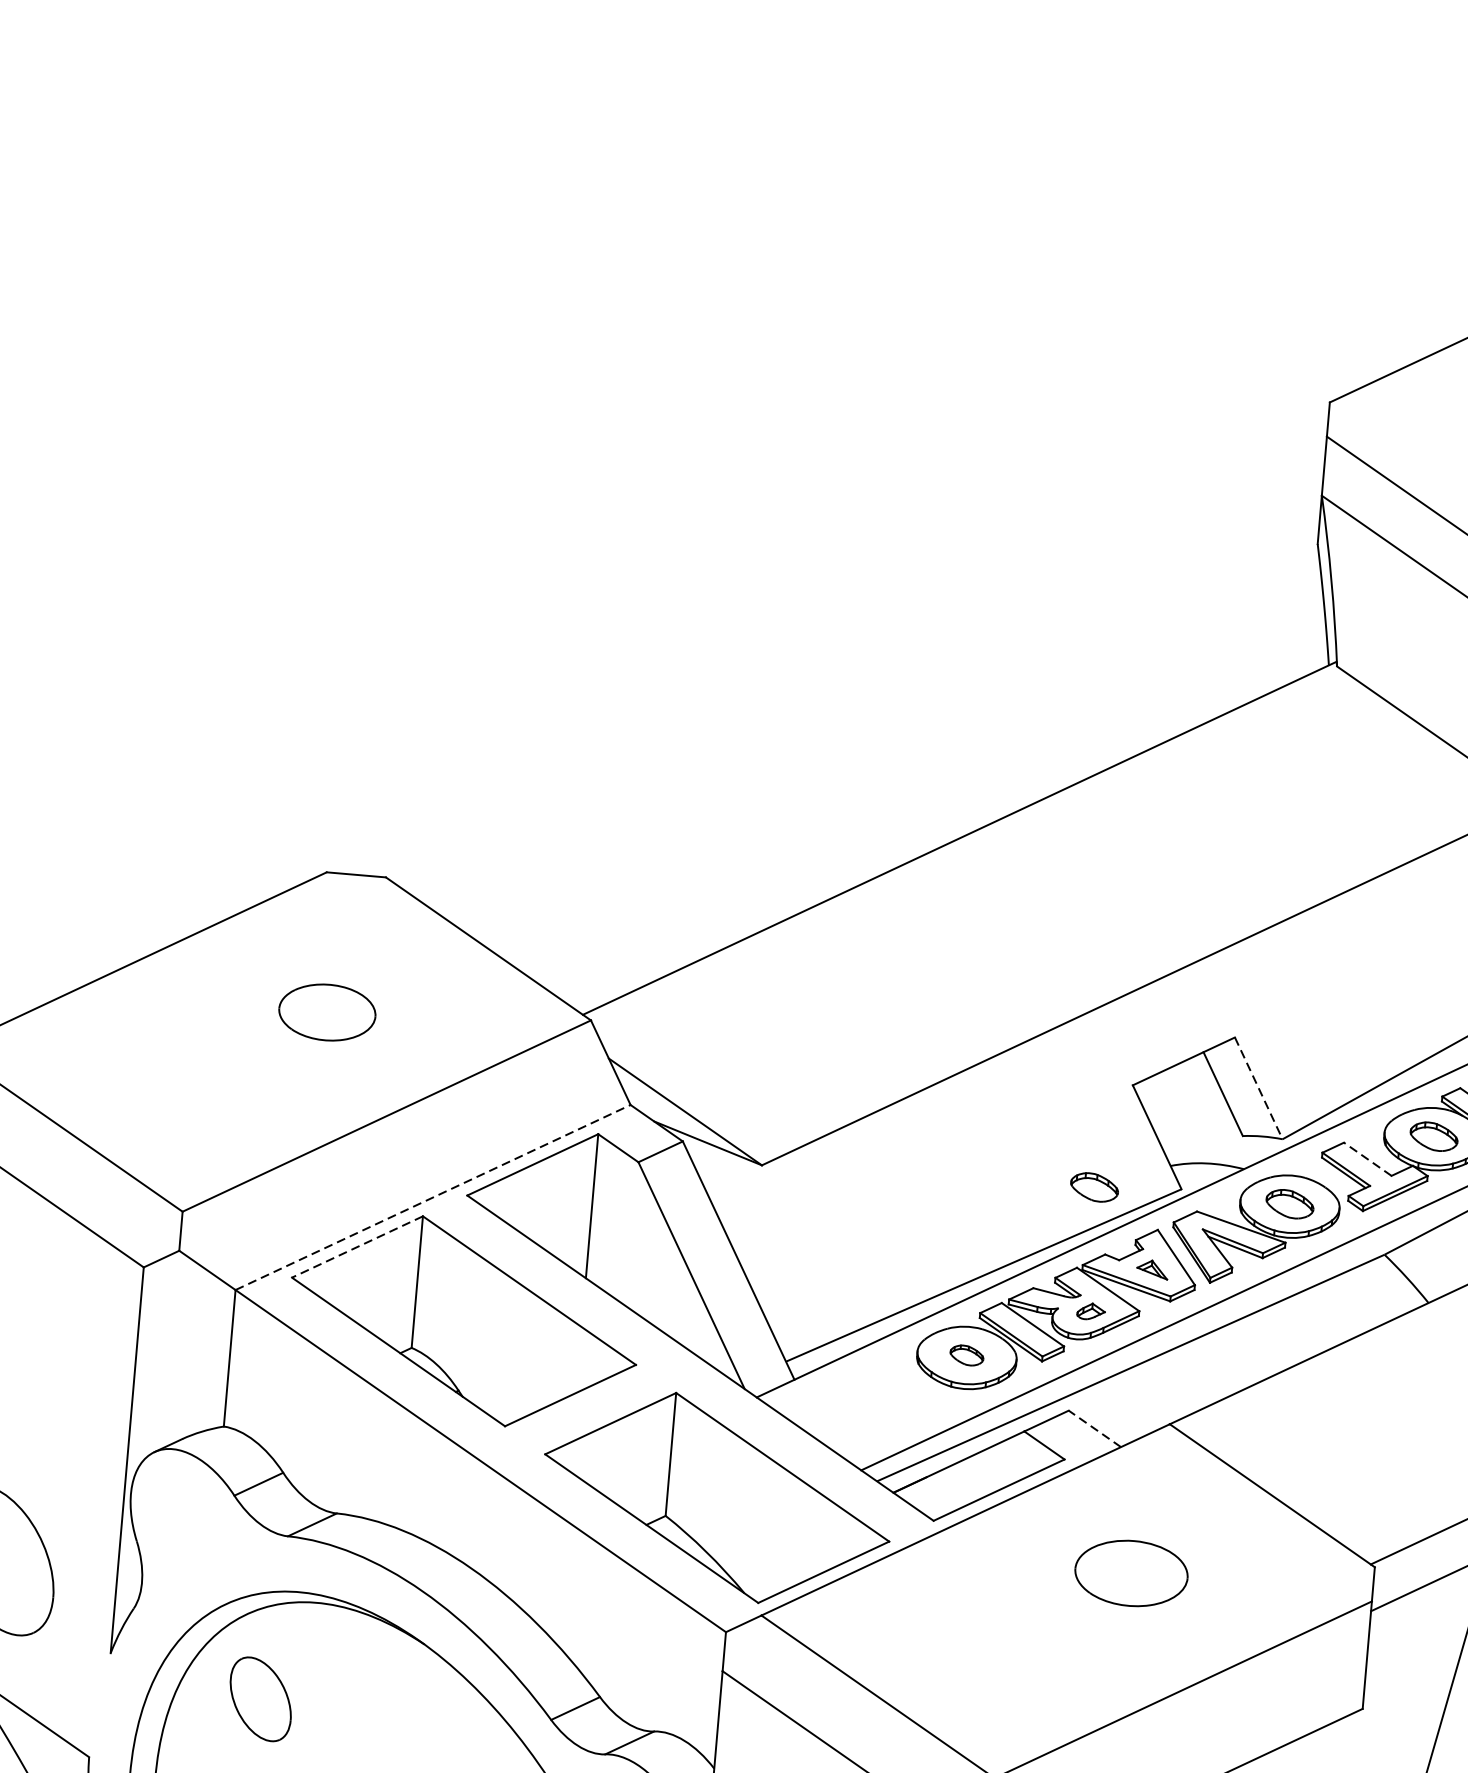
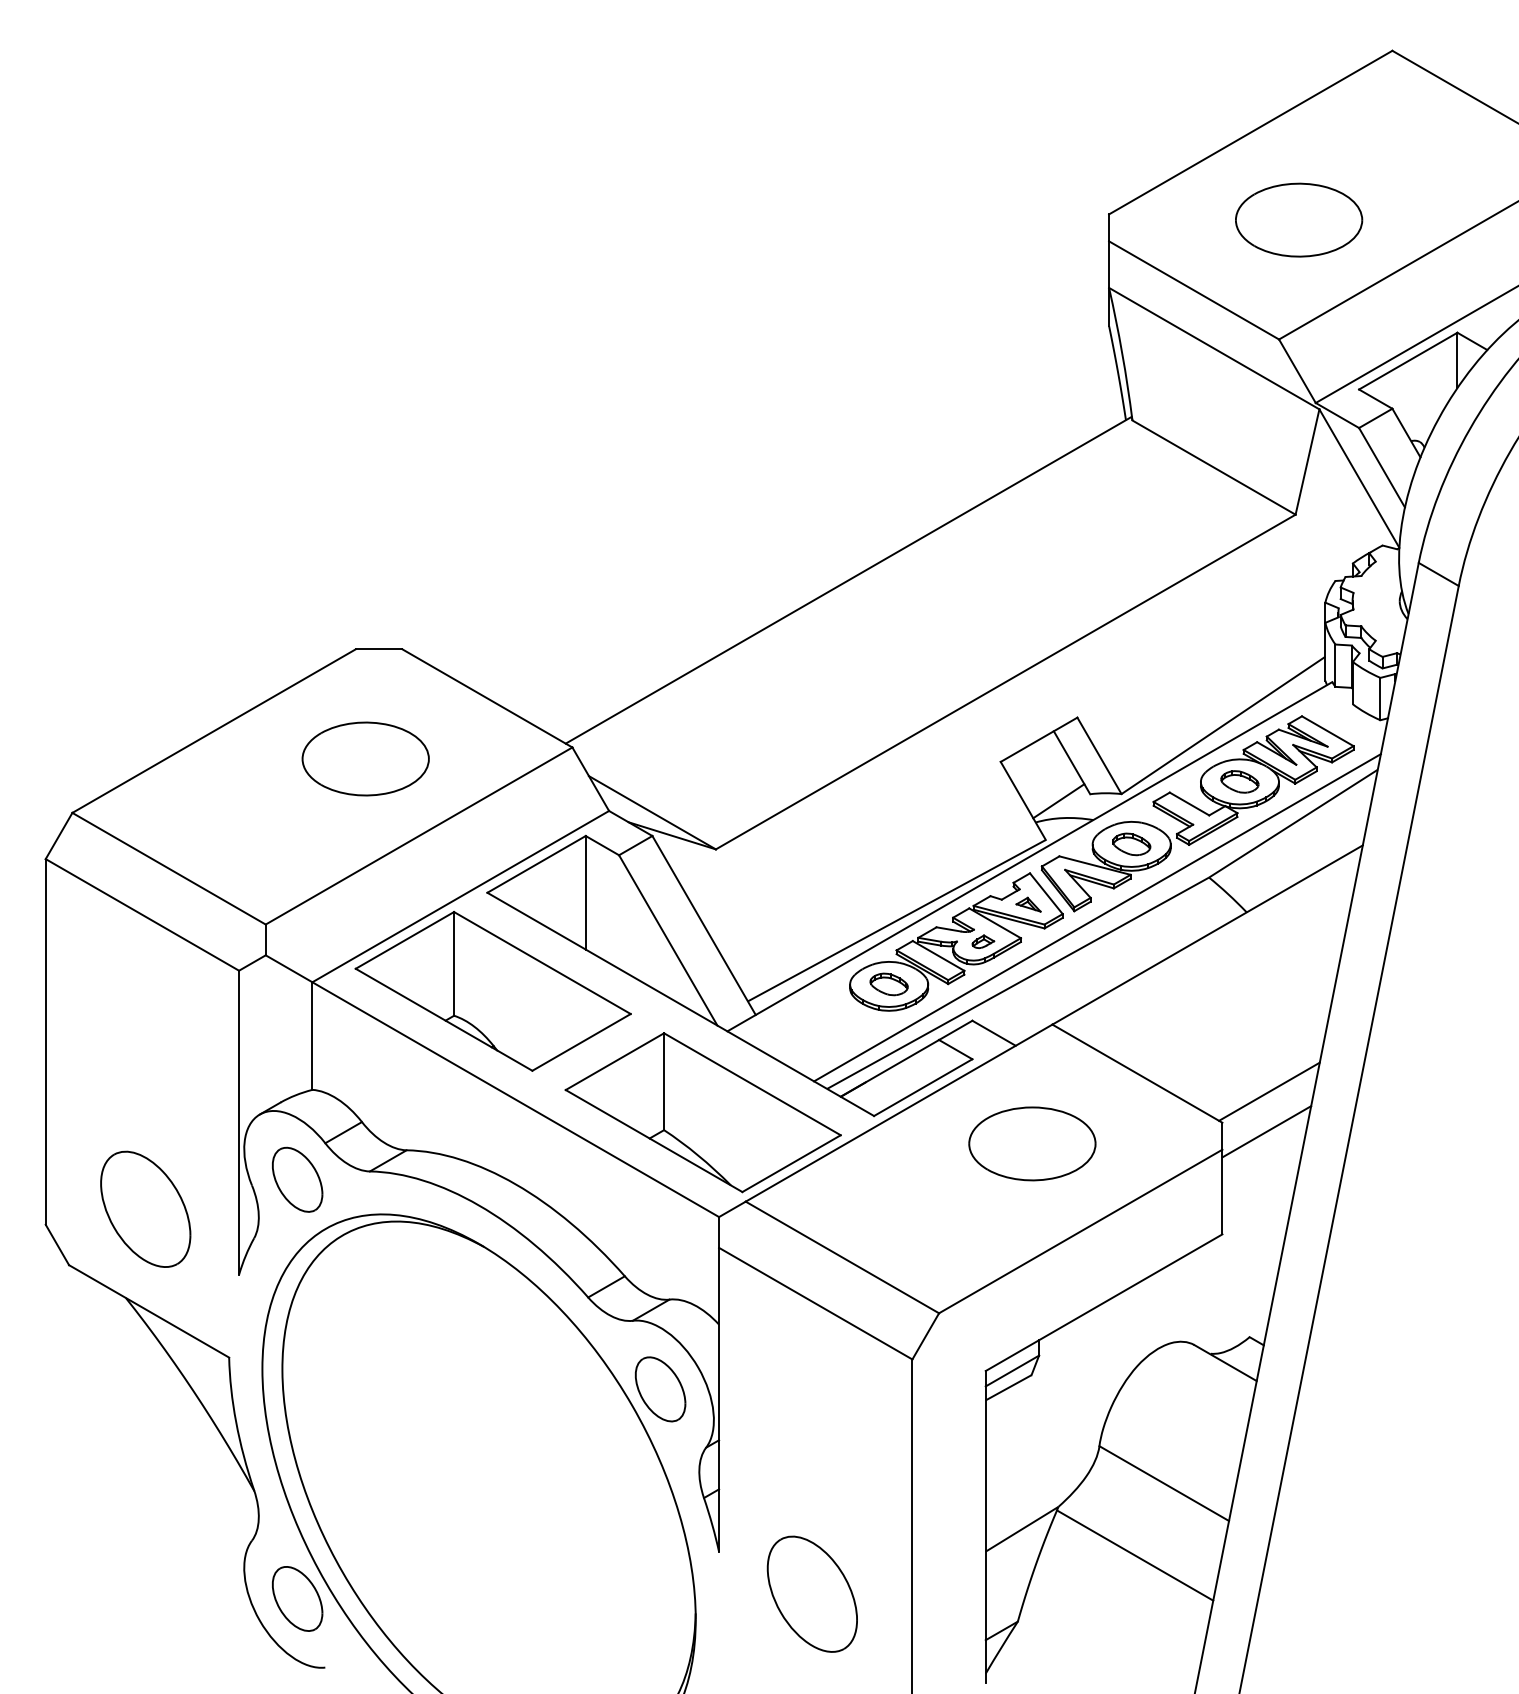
part: (327, 1011) -> (365, 758), size x1.67
line: (1258, 1089) -> (1099, 756), dashed -> solid
line: (1201, 1141) -> (1058, 801), added
line: (1367, 1159) -> (1189, 804), dashed -> solid
part: (1094, 1187) -> (977, 844), removed
line: (434, 1197) -> (461, 896), dashed -> solid
line: (356, 1247) -> (404, 940), dashed -> solid
part: (966, 1355) -> (888, 984), size x1.43
line: (1094, 1429) -> (993, 1033), dashed -> solid
part: (1131, 1572) -> (1032, 1143), size x1.43
part: (260, 1698) -> (297, 1179), moved

